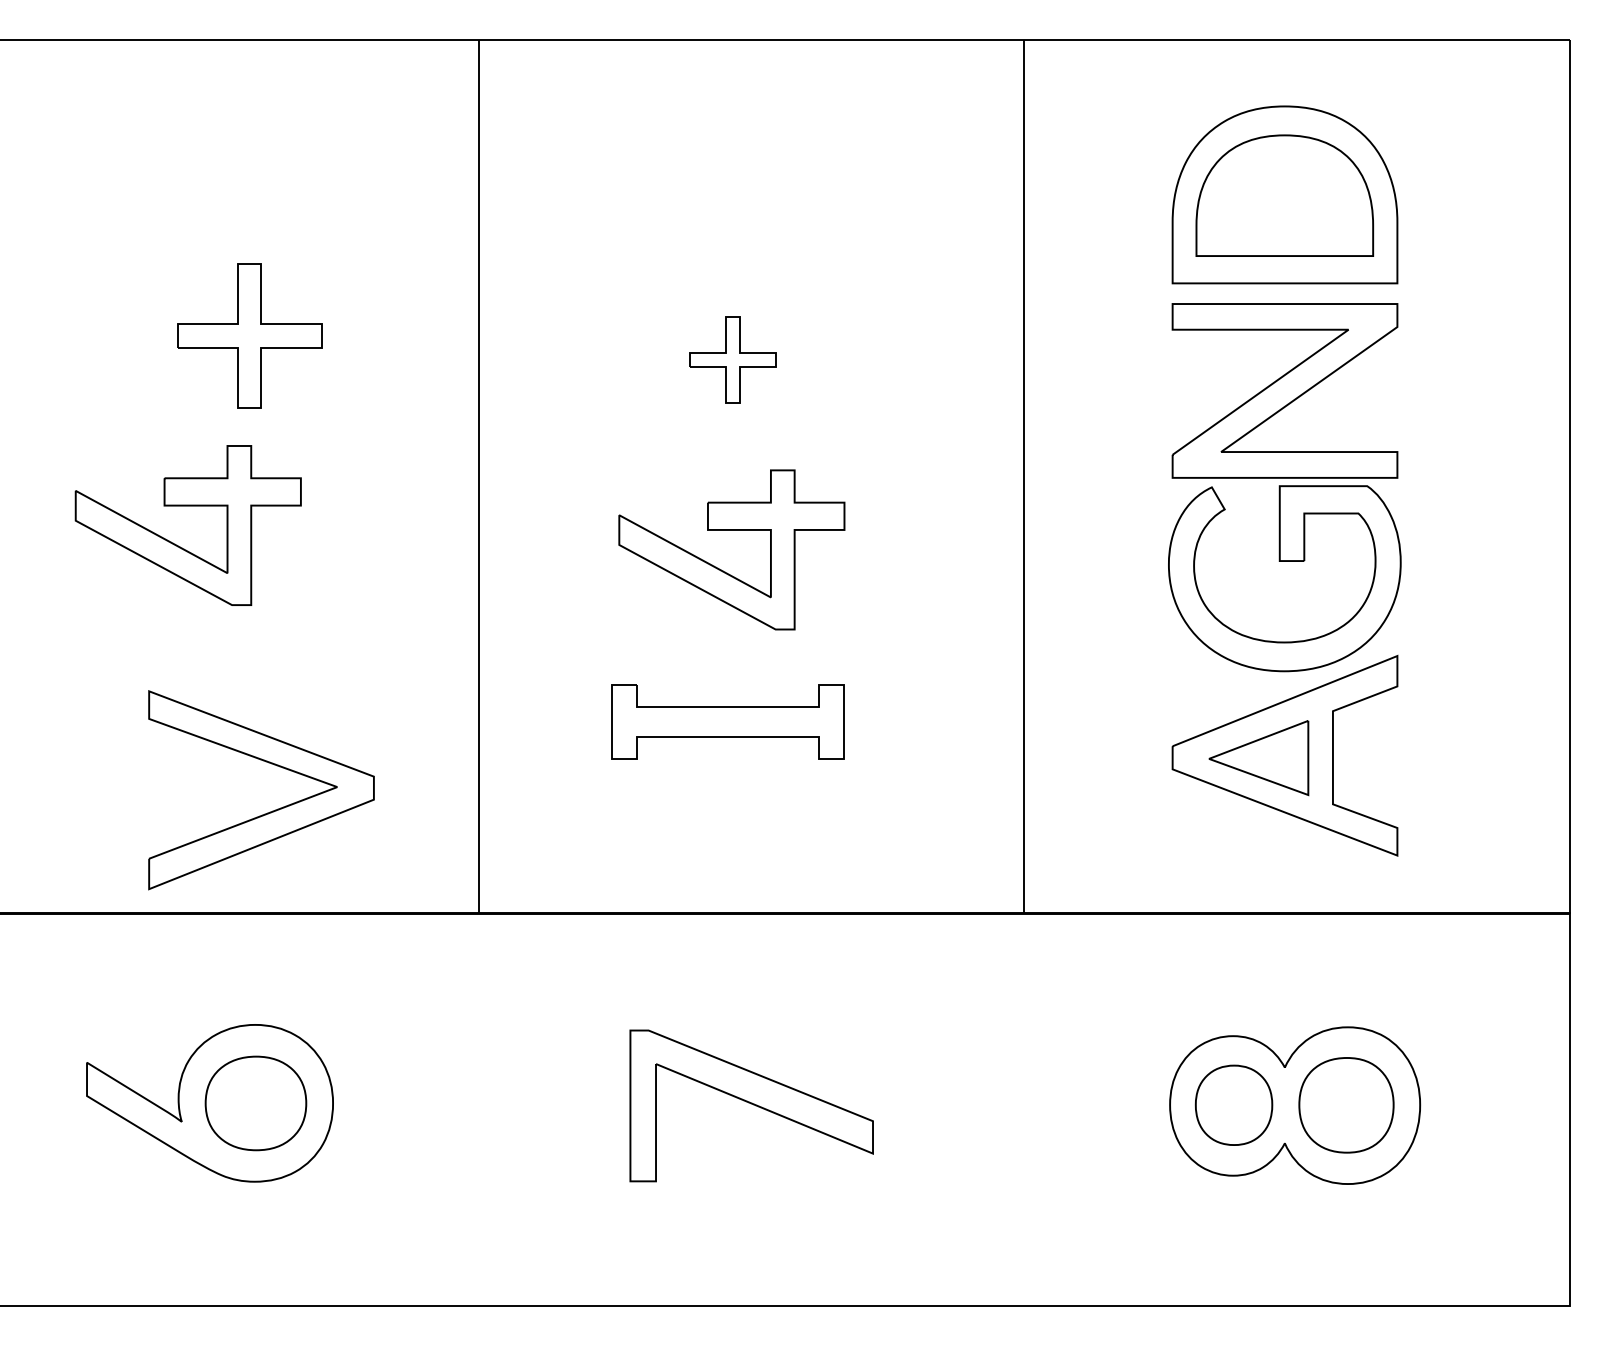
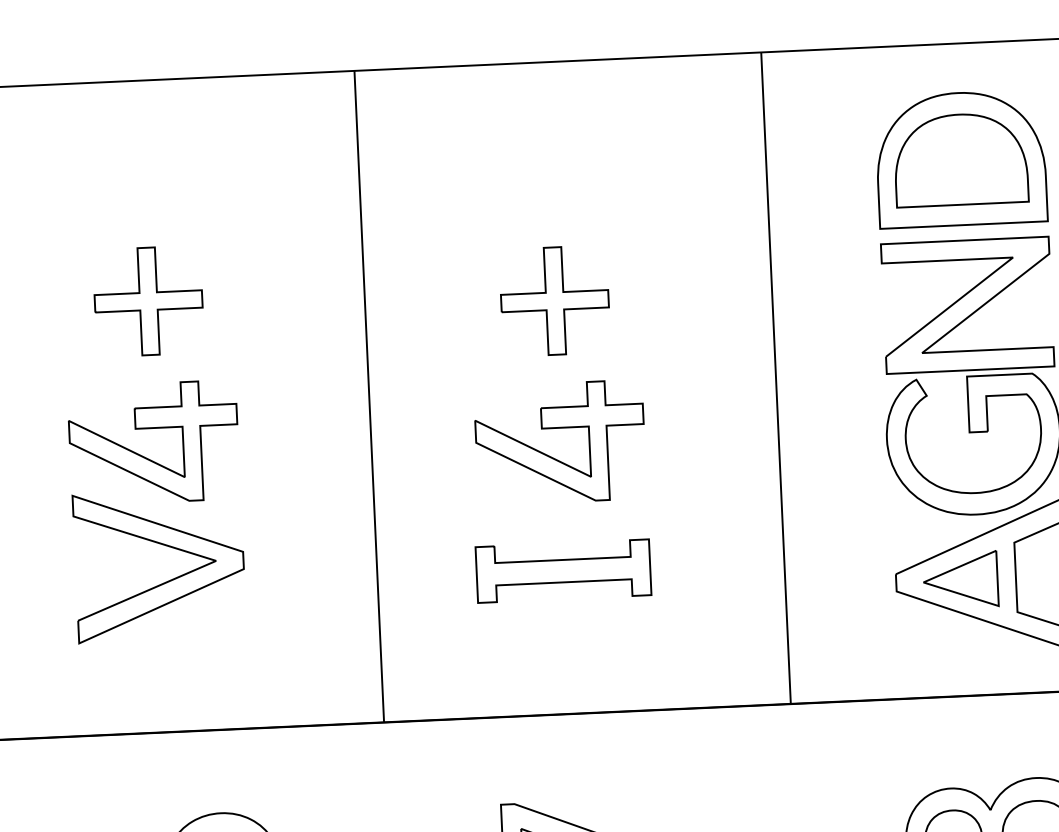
part: (249, 335) -> (148, 301), moved
part: (732, 359) -> (554, 300), size x1.67
part: (267, 812) -> (164, 582), moved

